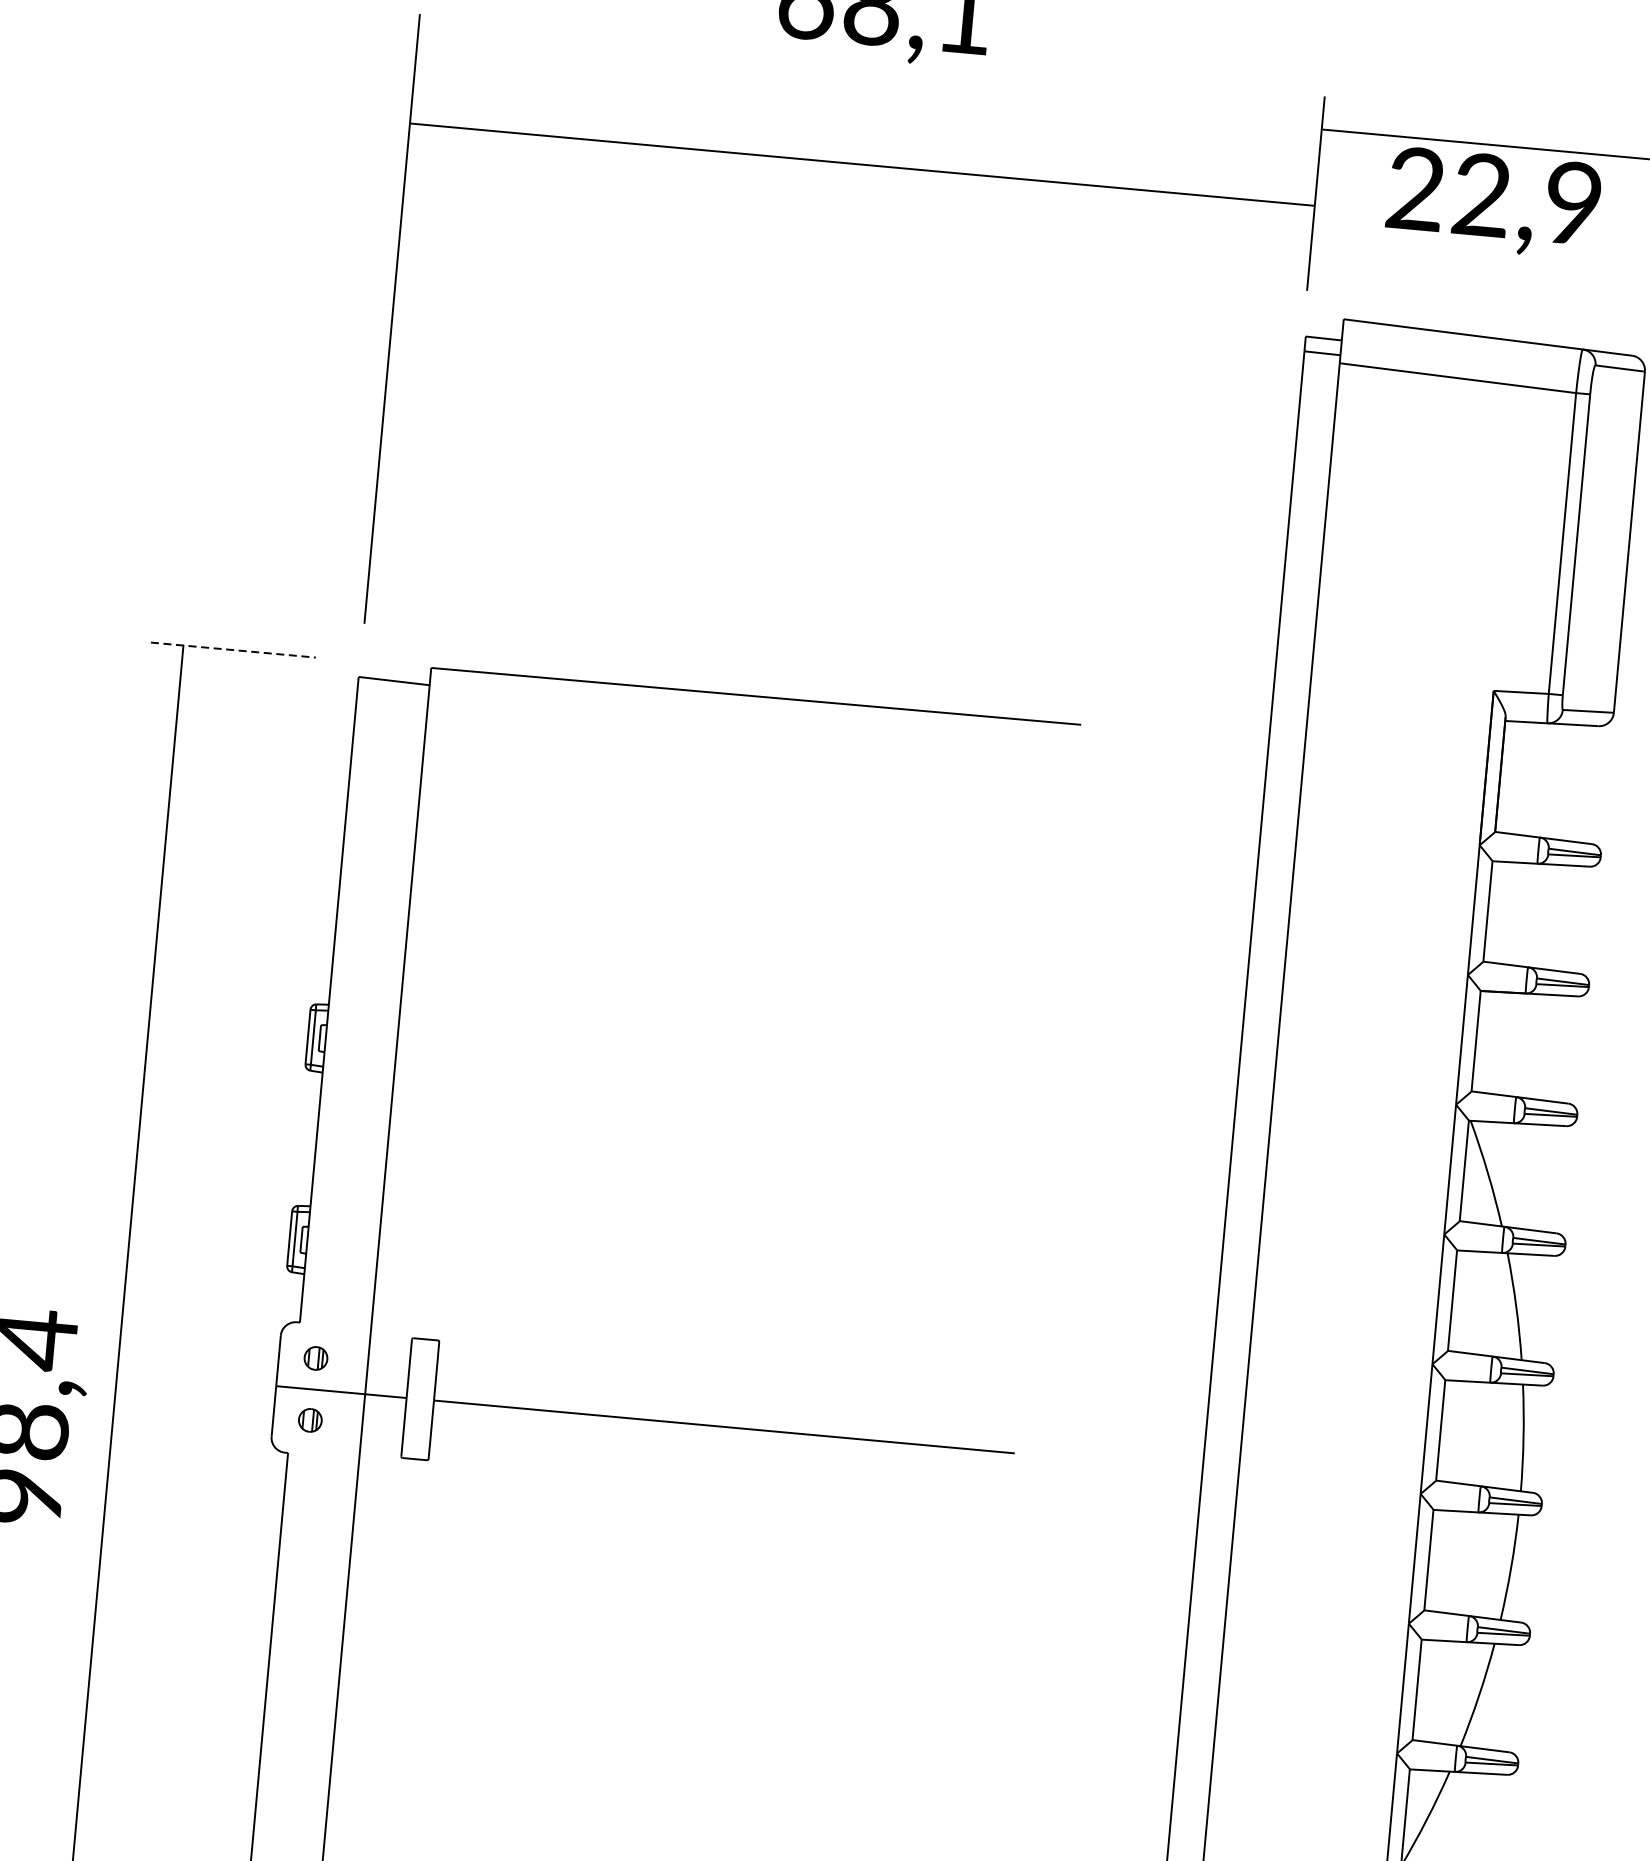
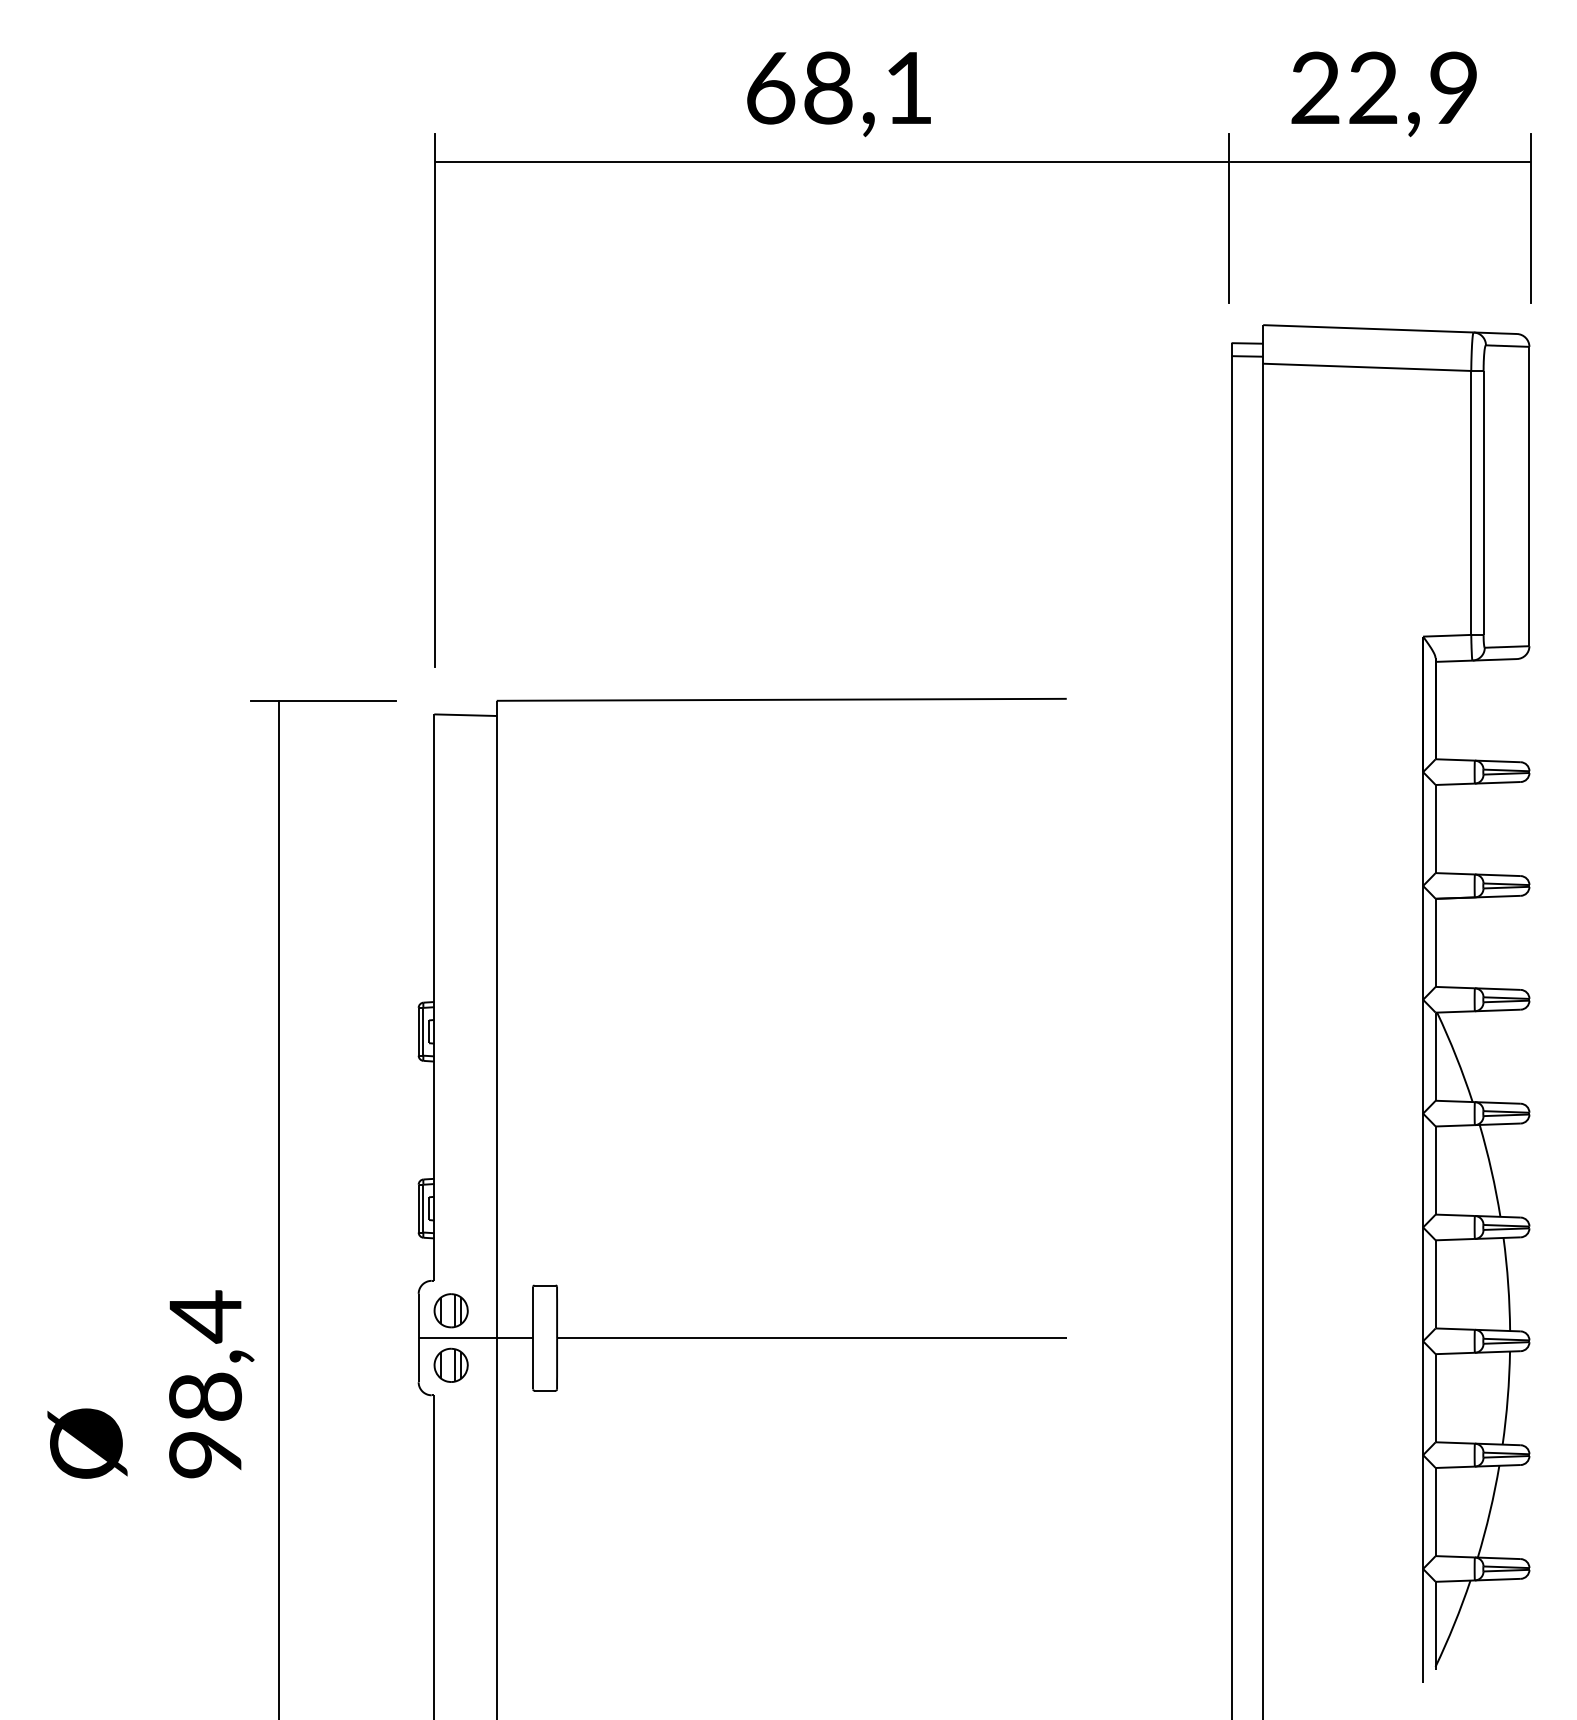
line: (862, 164) -> (832, 161), moved
text: (1492, 203) -> (1383, 94), moved
line: (233, 649) -> (323, 700), dashed -> solid
part: (315, 1357) -> (450, 1310), size x1.67
part: (309, 1419) -> (450, 1364), size x1.67

